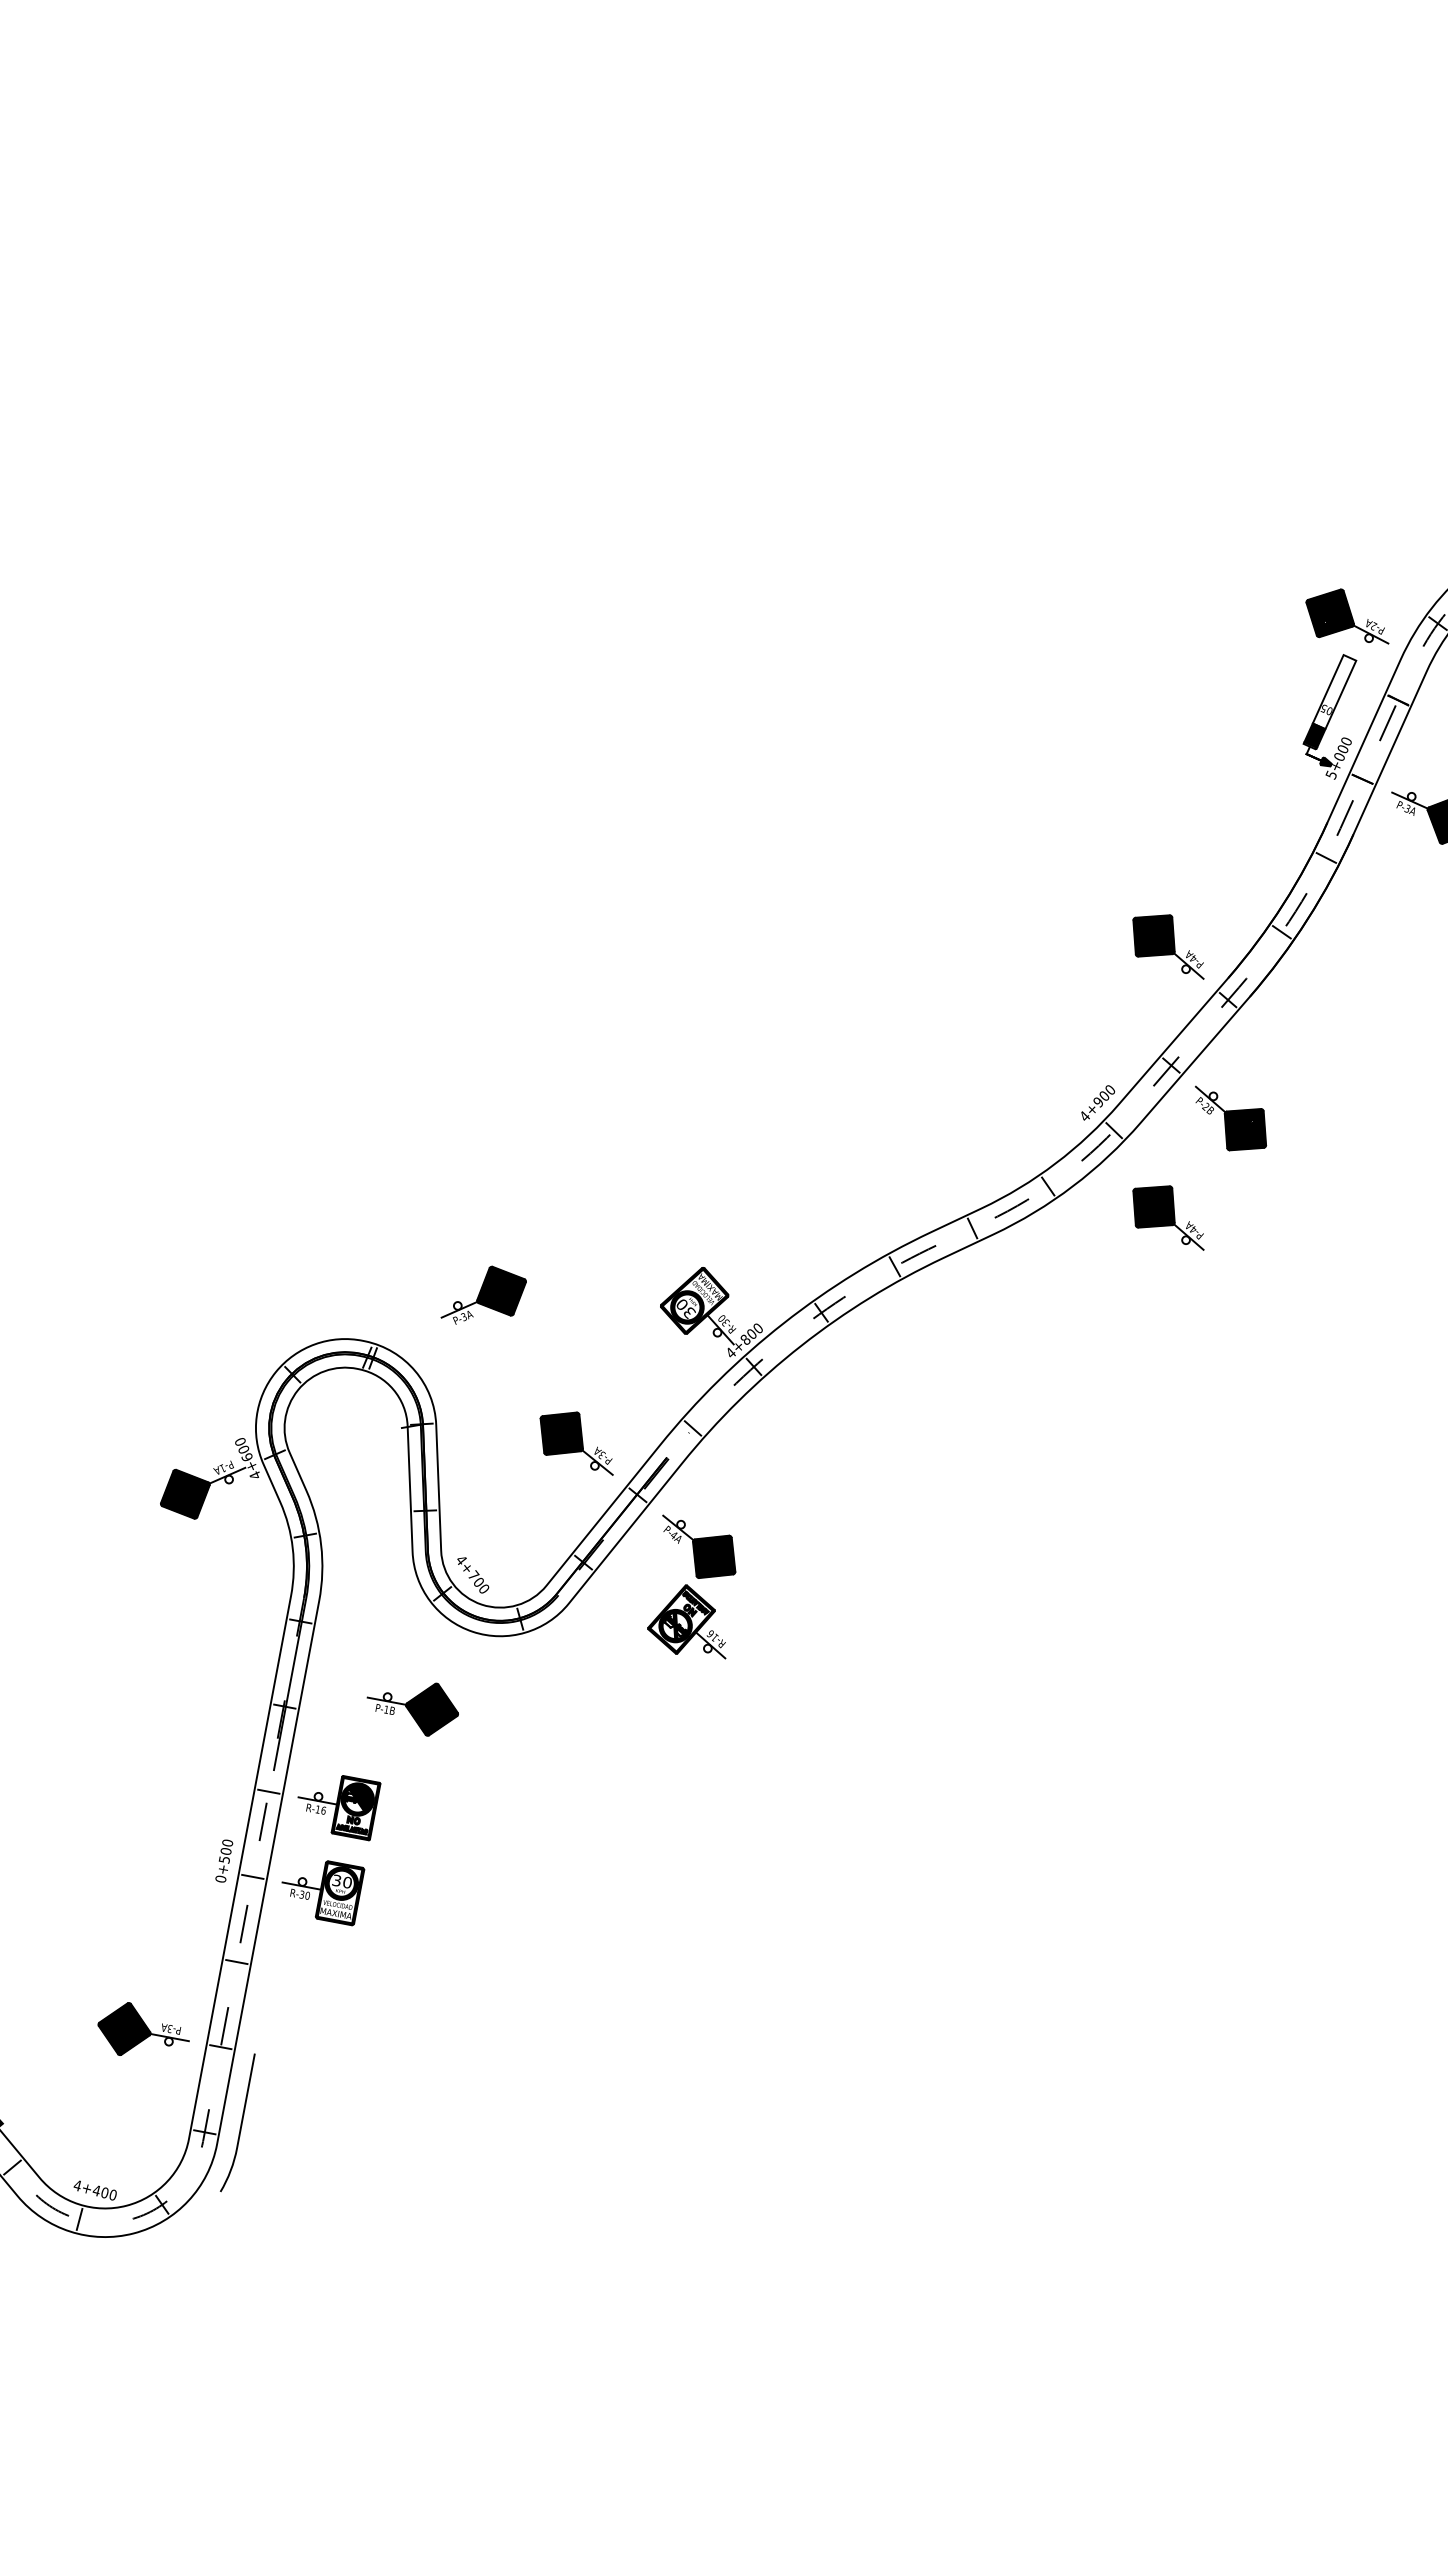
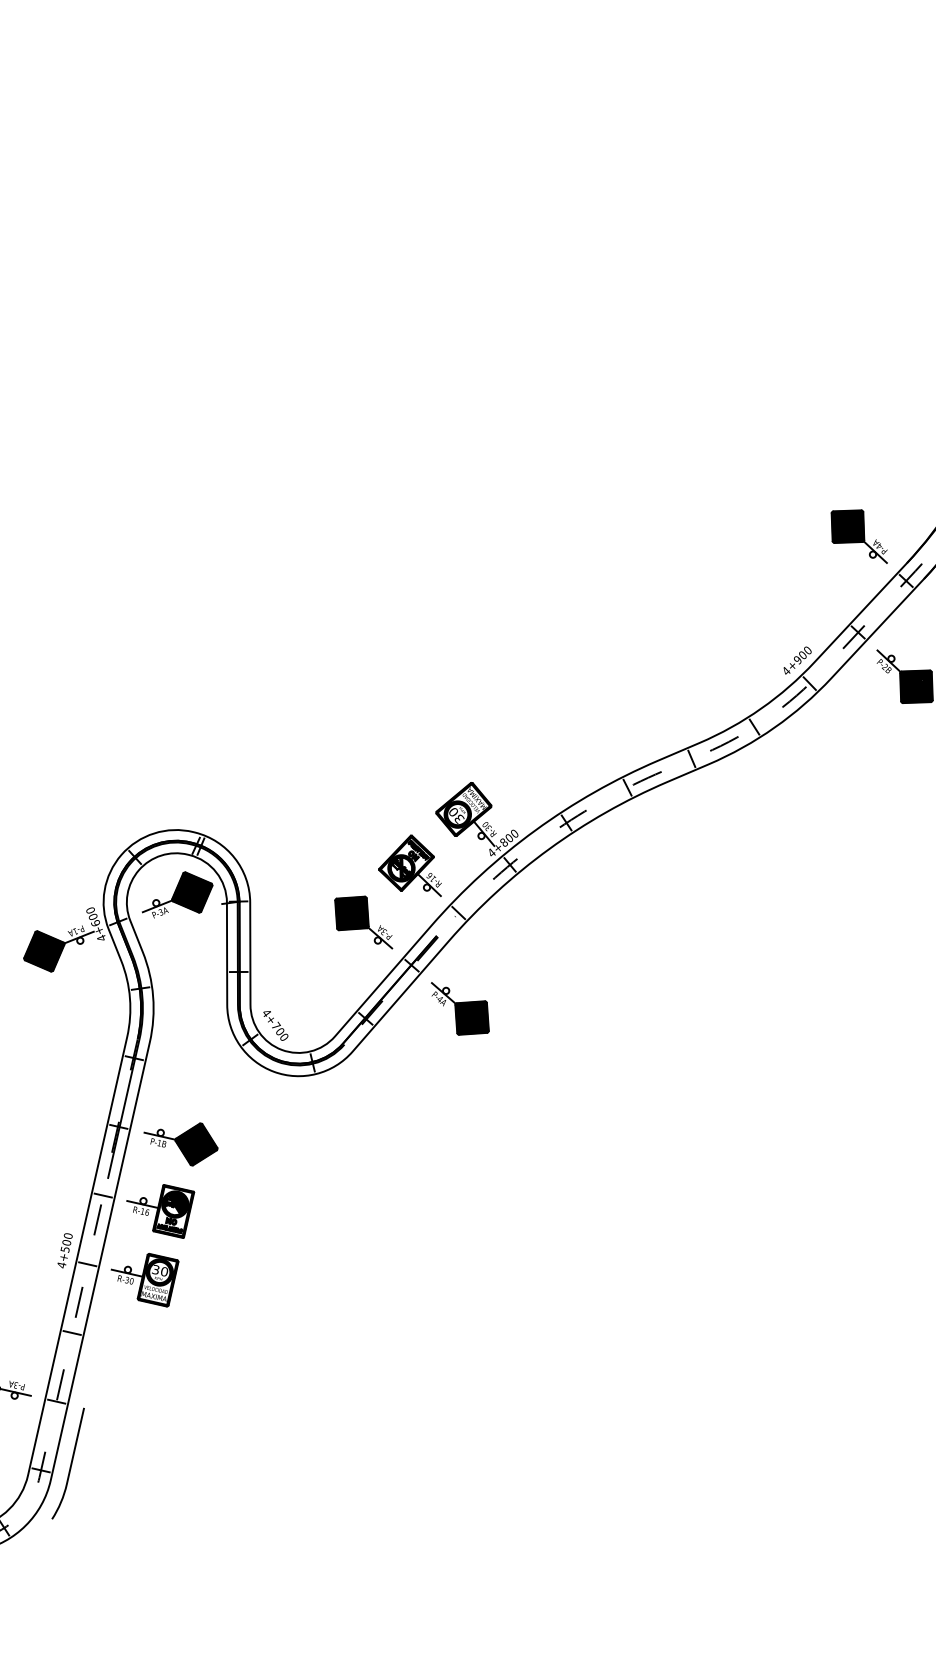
part: (1168, 1217) -> (851, 755), removed
part: (483, 1294) -> (177, 894), moved
part: (686, 1621) -> (410, 864), moved
part: (412, 1709) -> (180, 1143), moved
text: (220, 1879) -> (61, 1265), 0+500 -> 4+500

